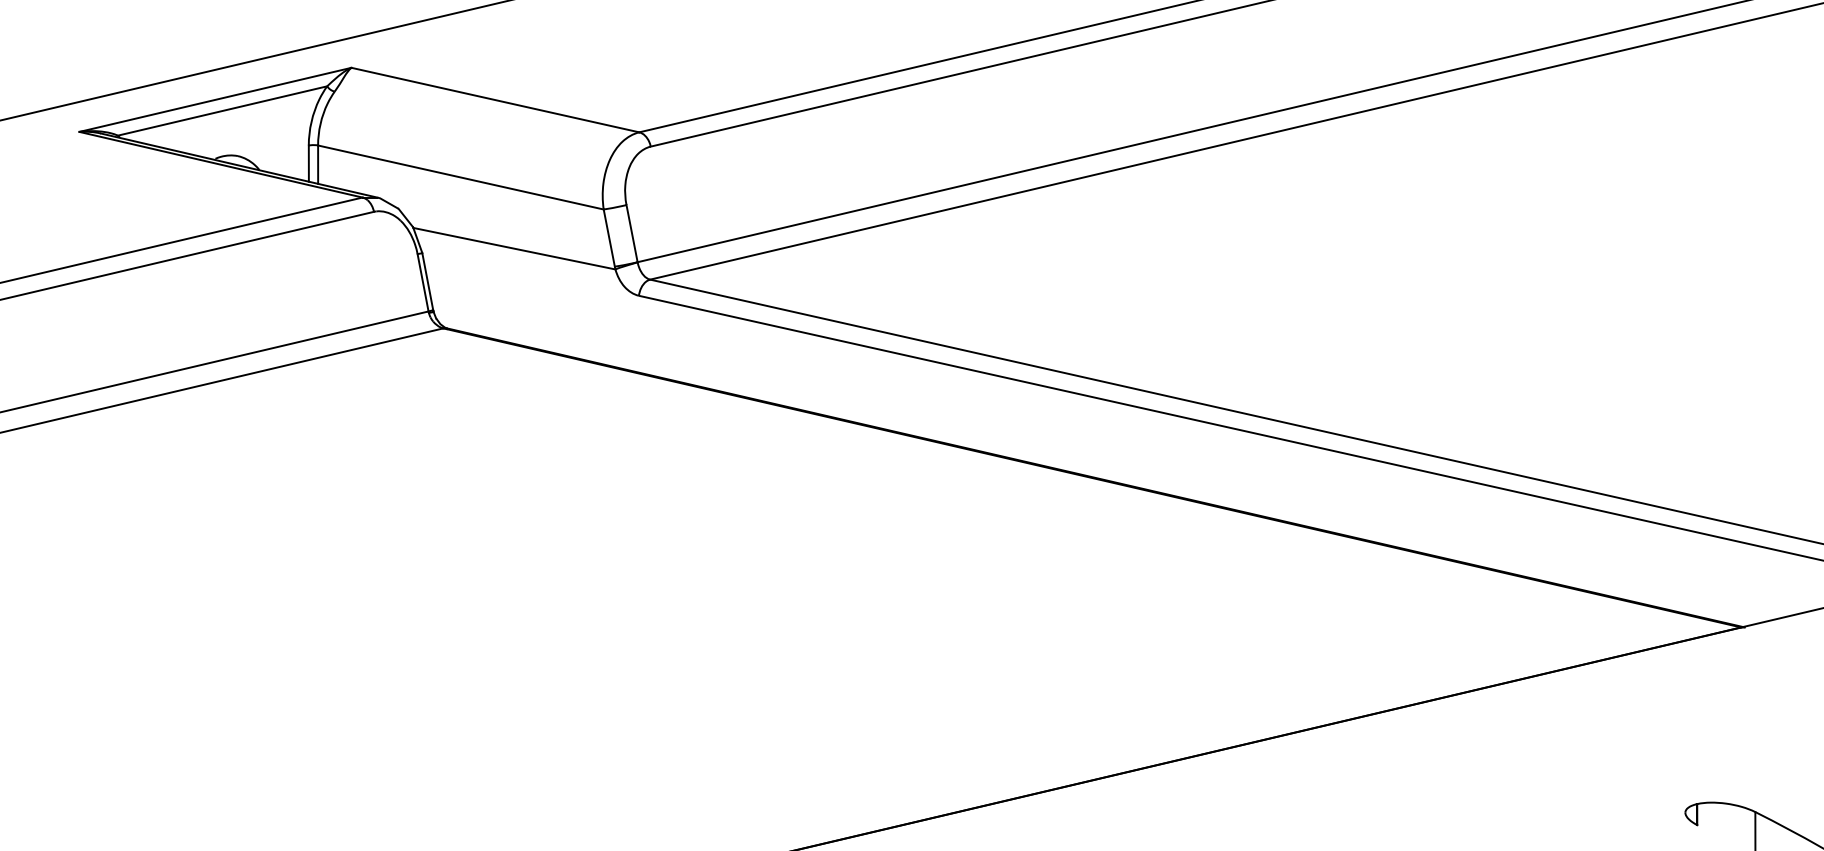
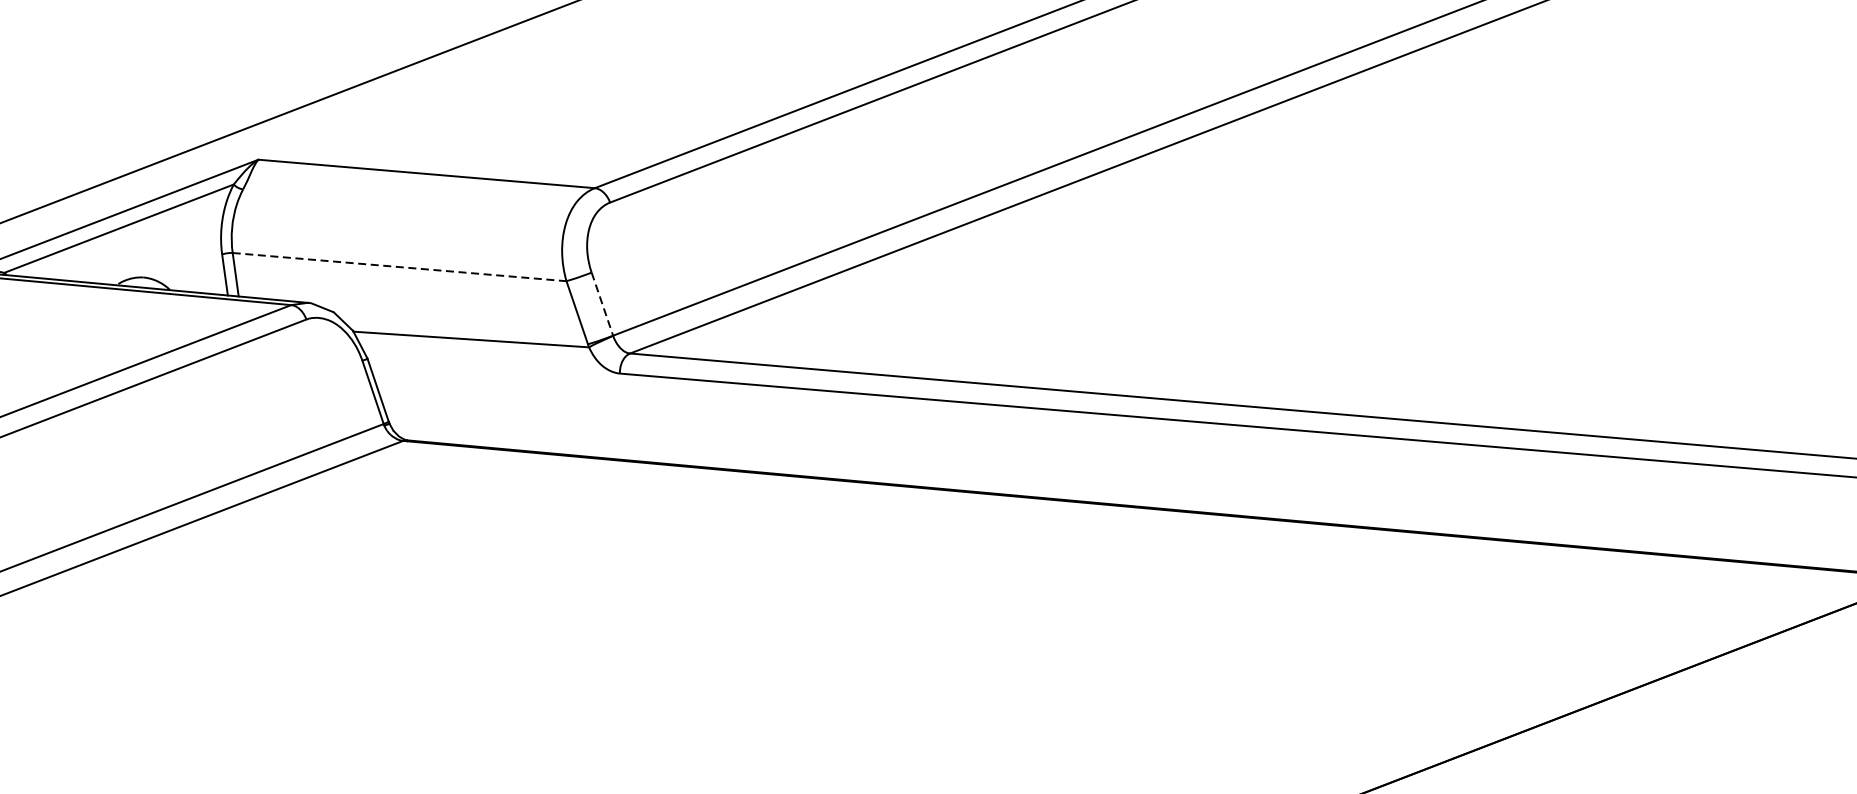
line: (461, 177) -> (400, 267), solid -> dashed
line: (632, 234) -> (603, 305), solid -> dashed

